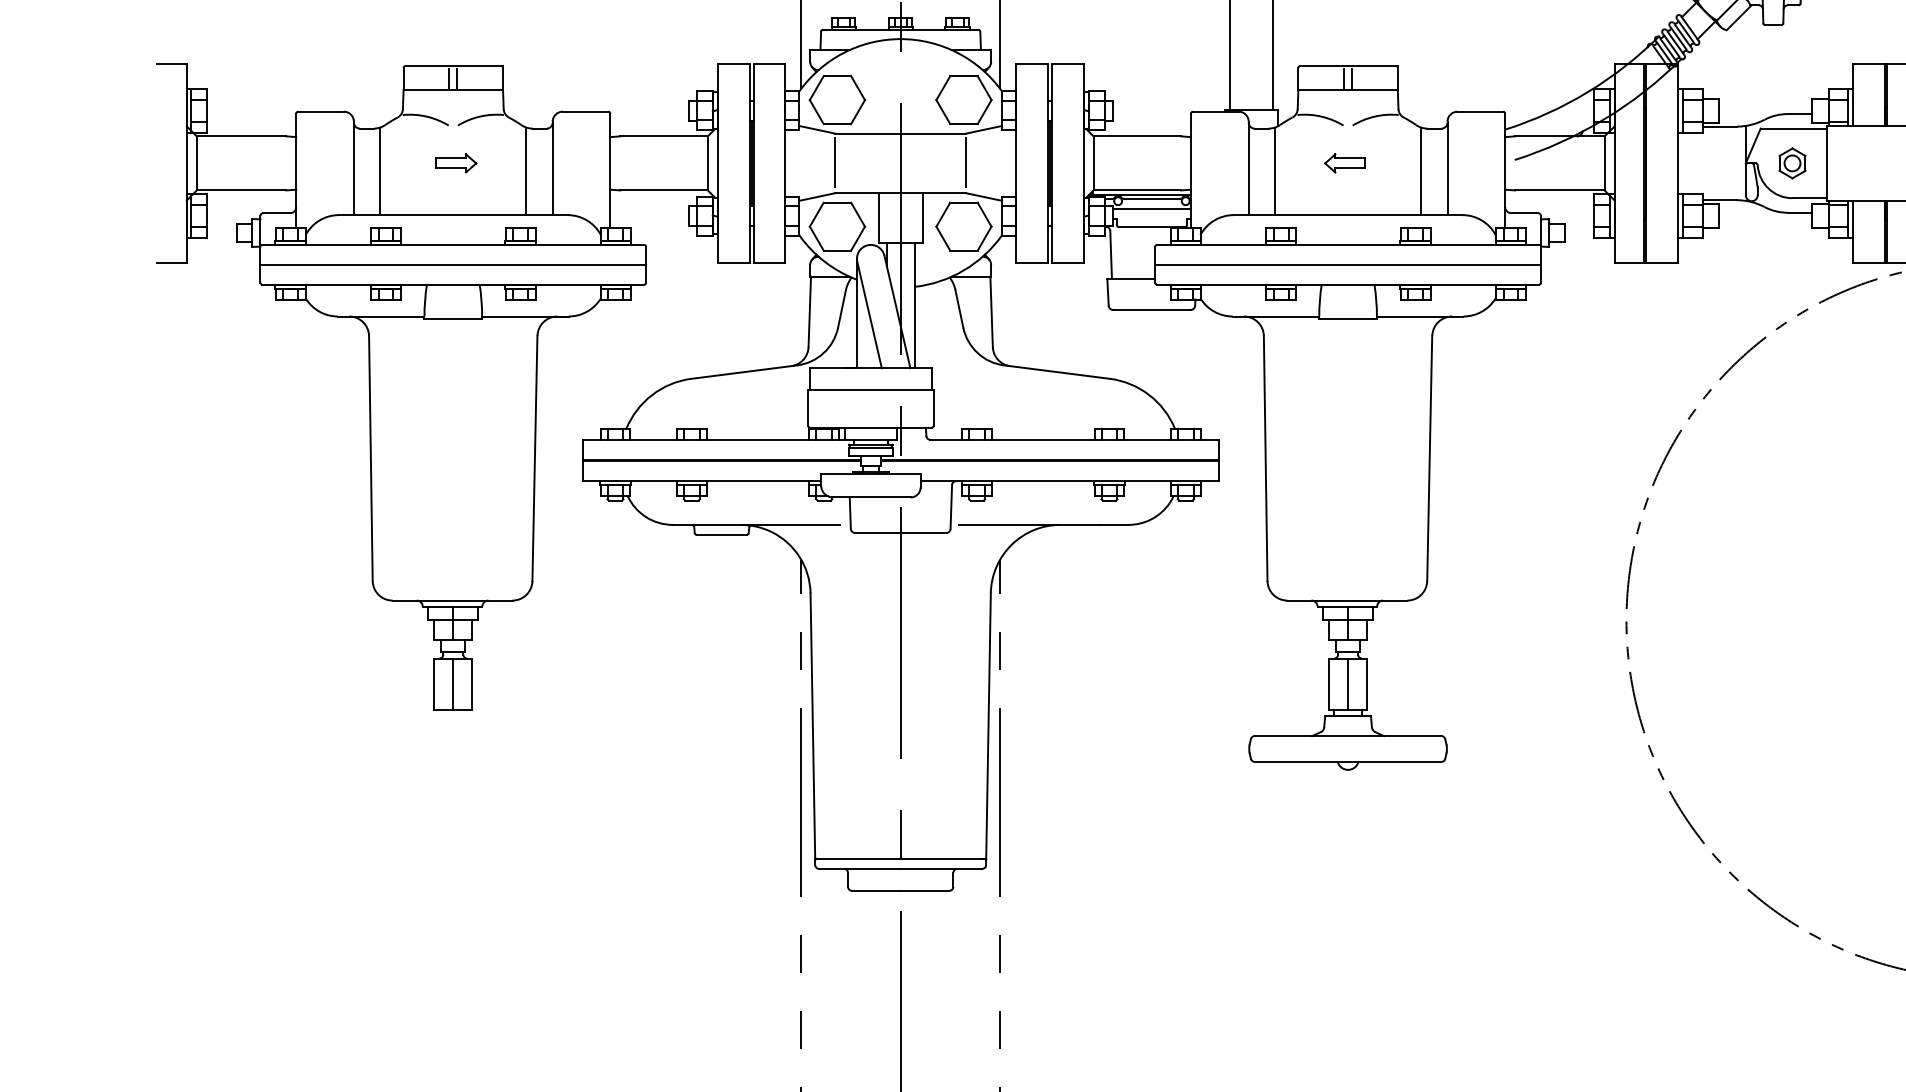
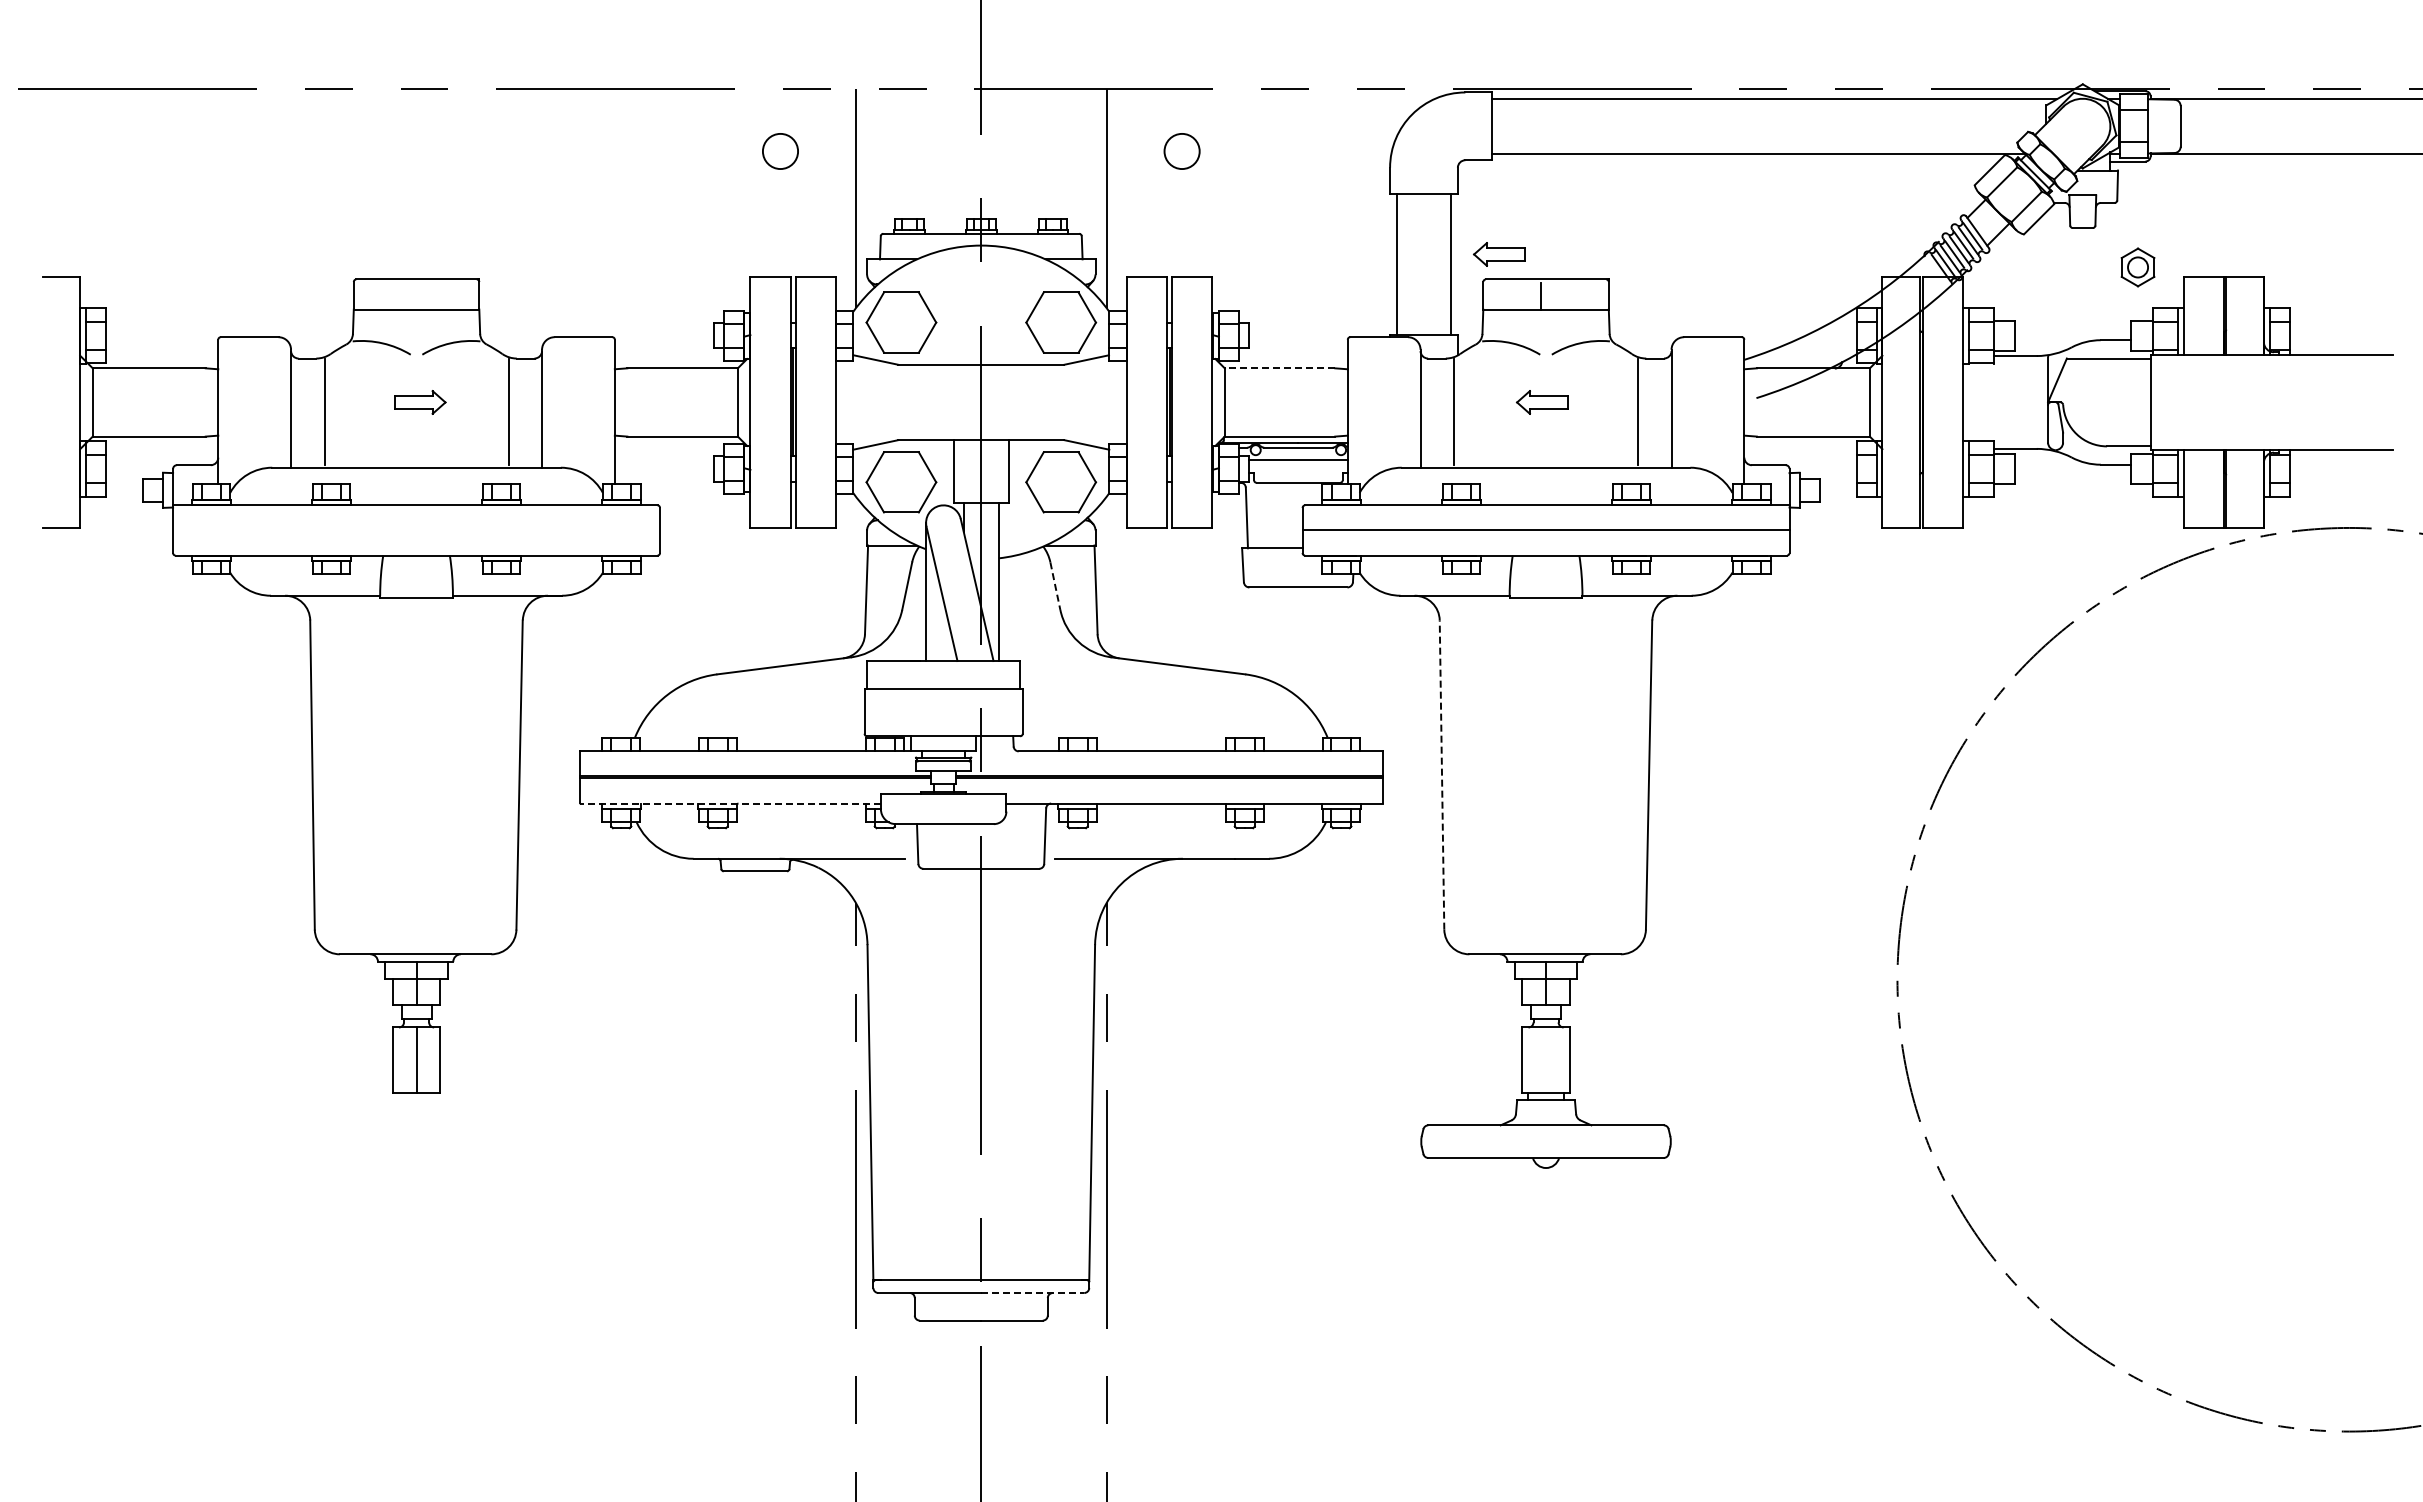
part: (1311, 46) -> (1499, 254), added
line: (449, 78) -> (411, 295), removed
line: (457, 78) -> (421, 295), removed
line: (1352, 78) -> (1551, 295), removed
line: (1136, 136) -> (1279, 368), solid -> dashed
line: (835, 162) -> (898, 401), removed
line: (966, 162) -> (1064, 401), removed
part: (1792, 163) -> (2137, 267), moved
line: (453, 264) -> (416, 530), removed
line: (959, 309) -> (1055, 586), solid -> dashed
line: (1266, 458) -> (1442, 775), solid -> dashed
line: (702, 481) -> (730, 803), solid -> dashed
line: (1348, 683) -> (1546, 1059), removed
line: (942, 869) -> (1033, 1293), solid -> dashed

